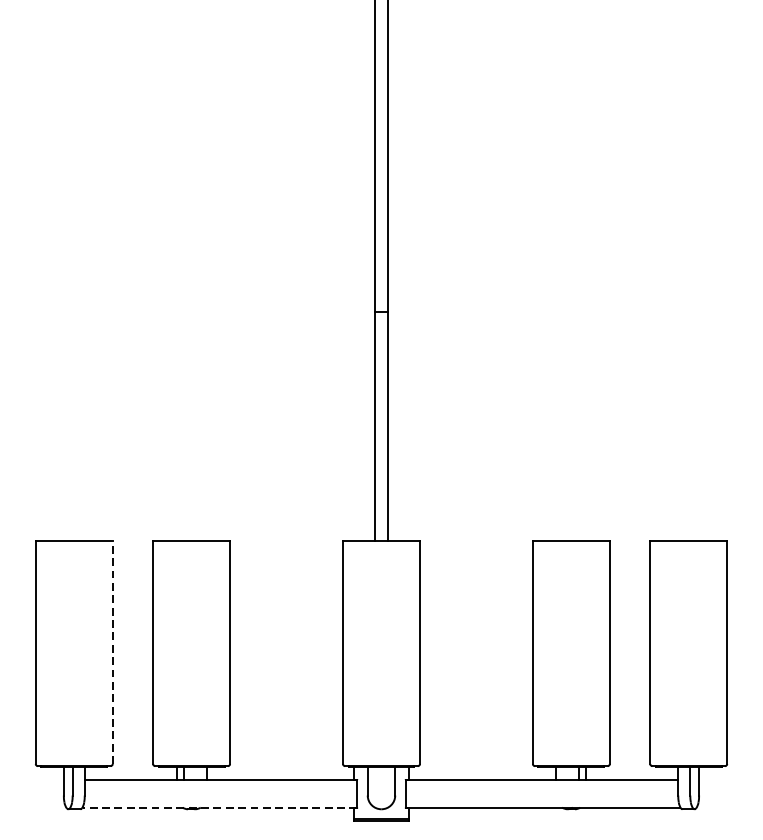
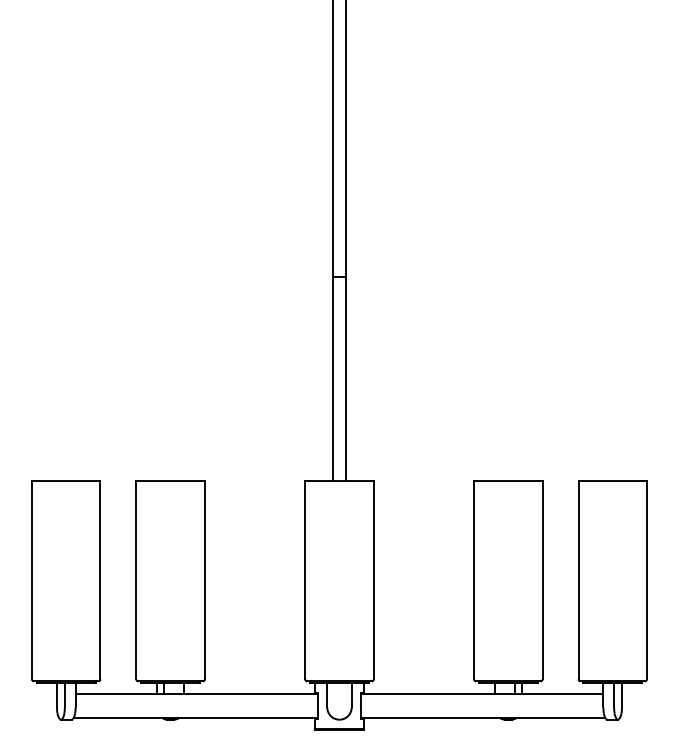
line: (112, 651) -> (100, 579), dashed -> solid
line: (219, 807) -> (195, 718), dashed -> solid

